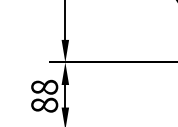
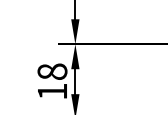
text: (44, 104) -> (52, 90), 88 -> 18

